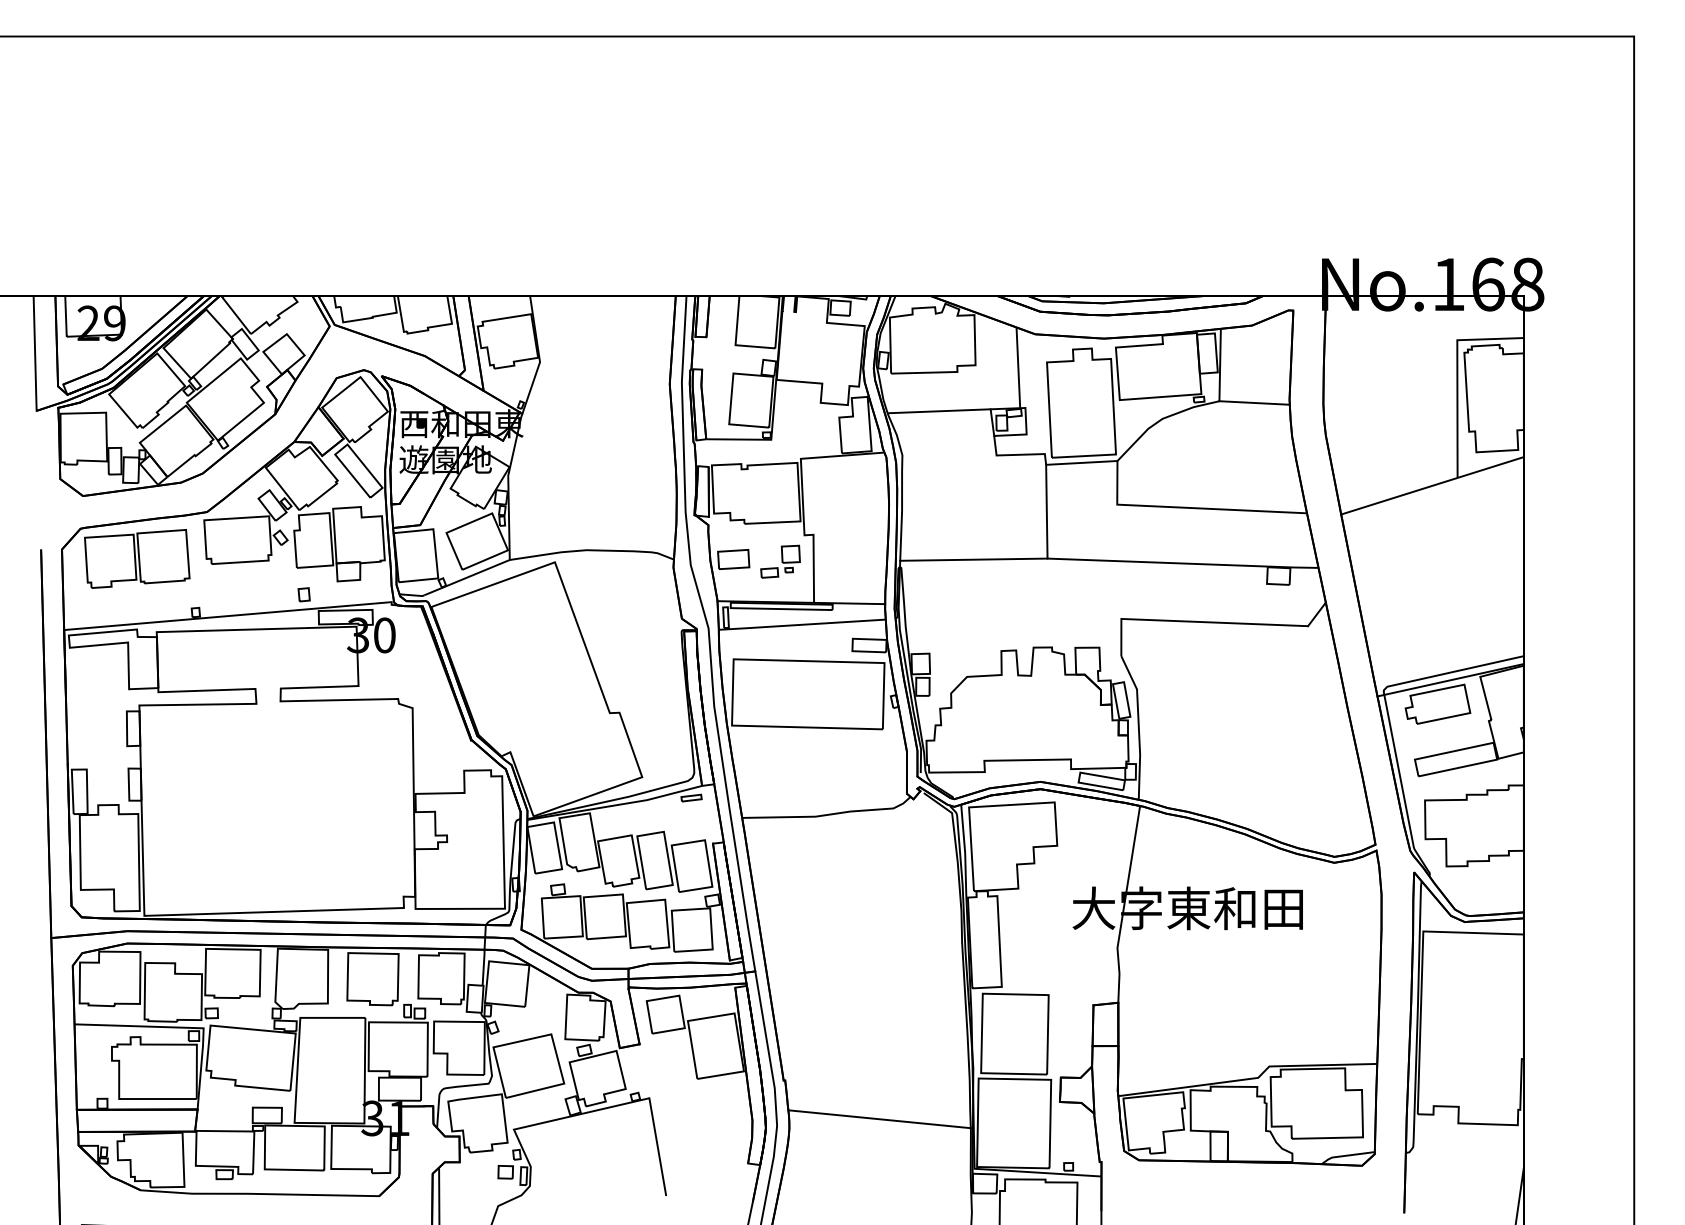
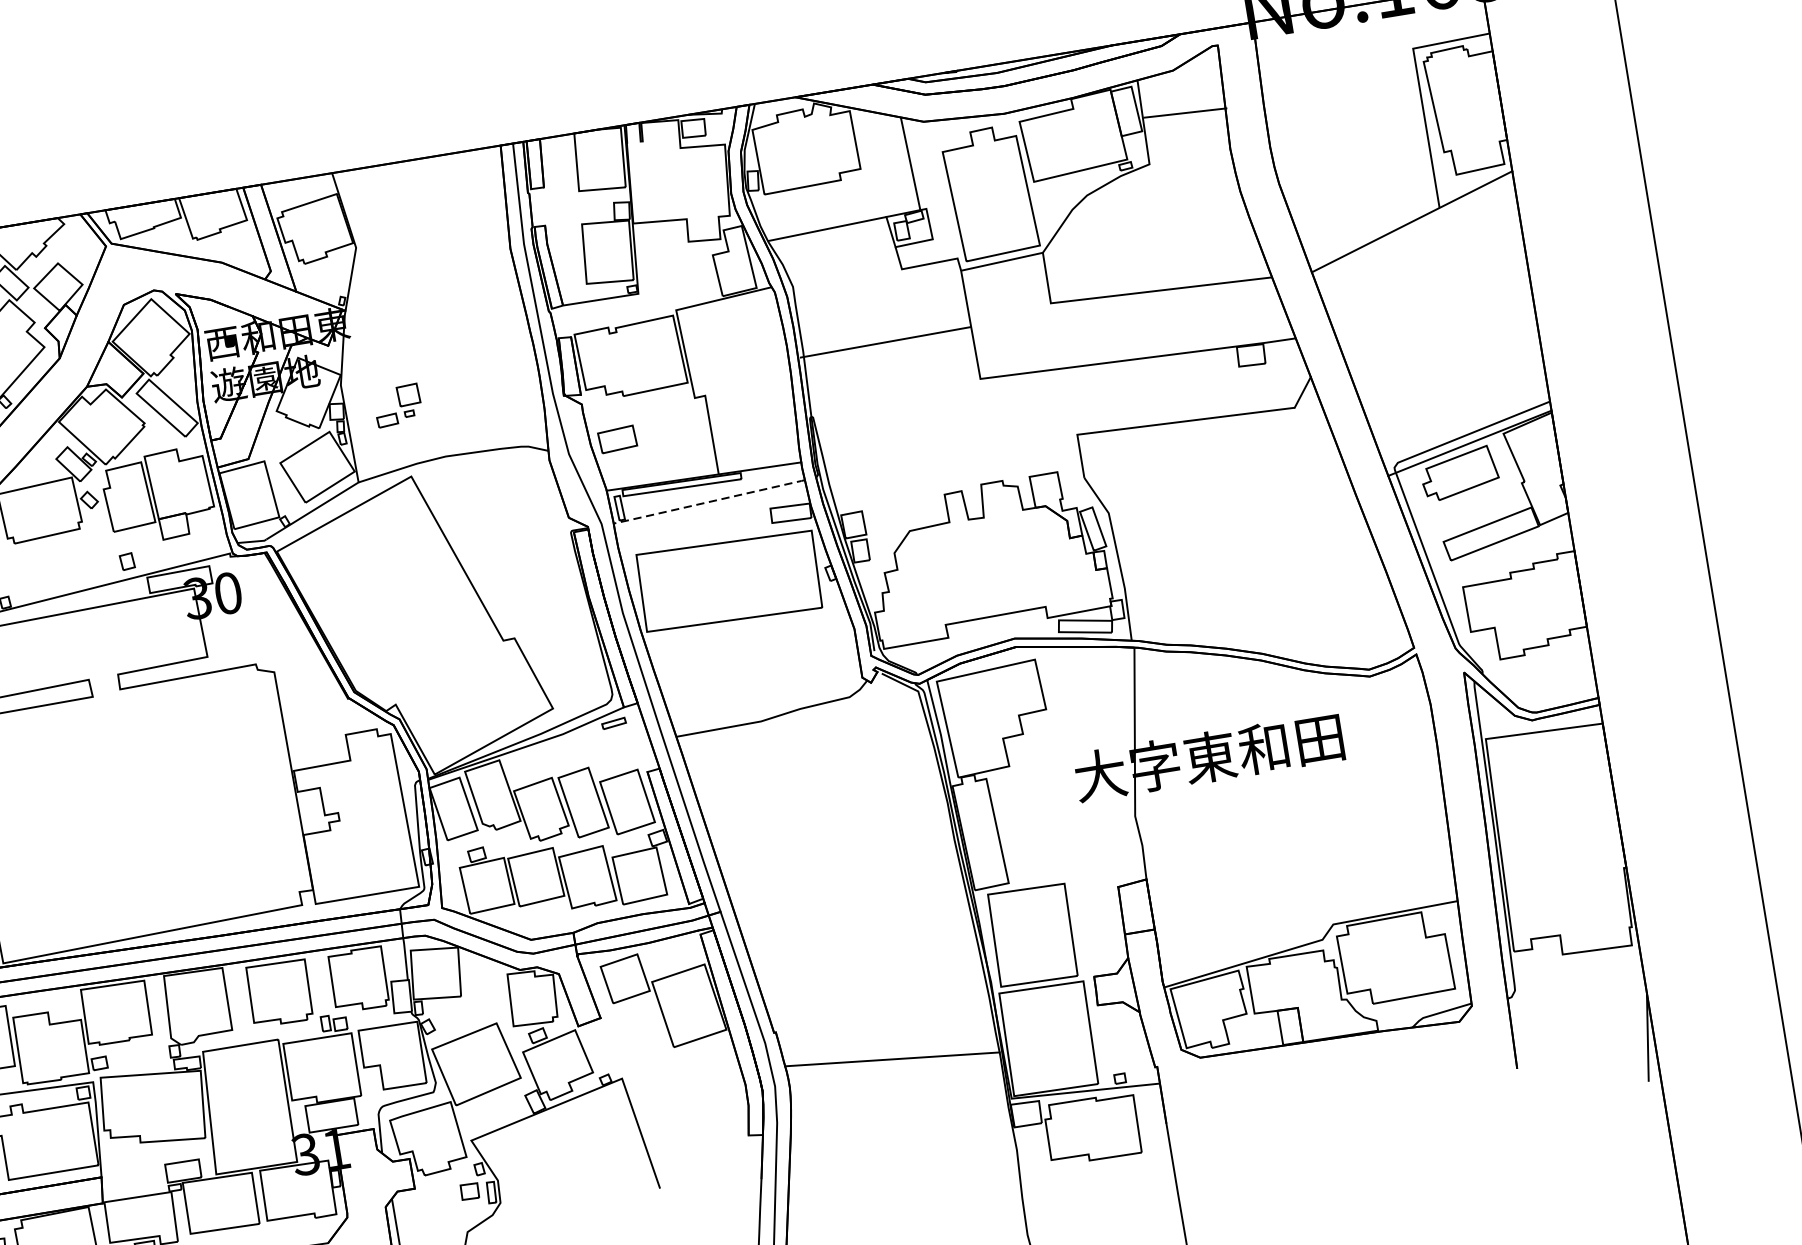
line: (1254, 402) -> (1185, 112), moved
line: (973, 559) -> (885, 342), moved
part: (780, 561) -> (397, 405), moved
line: (802, 624) -> (709, 501), solid -> dashed

